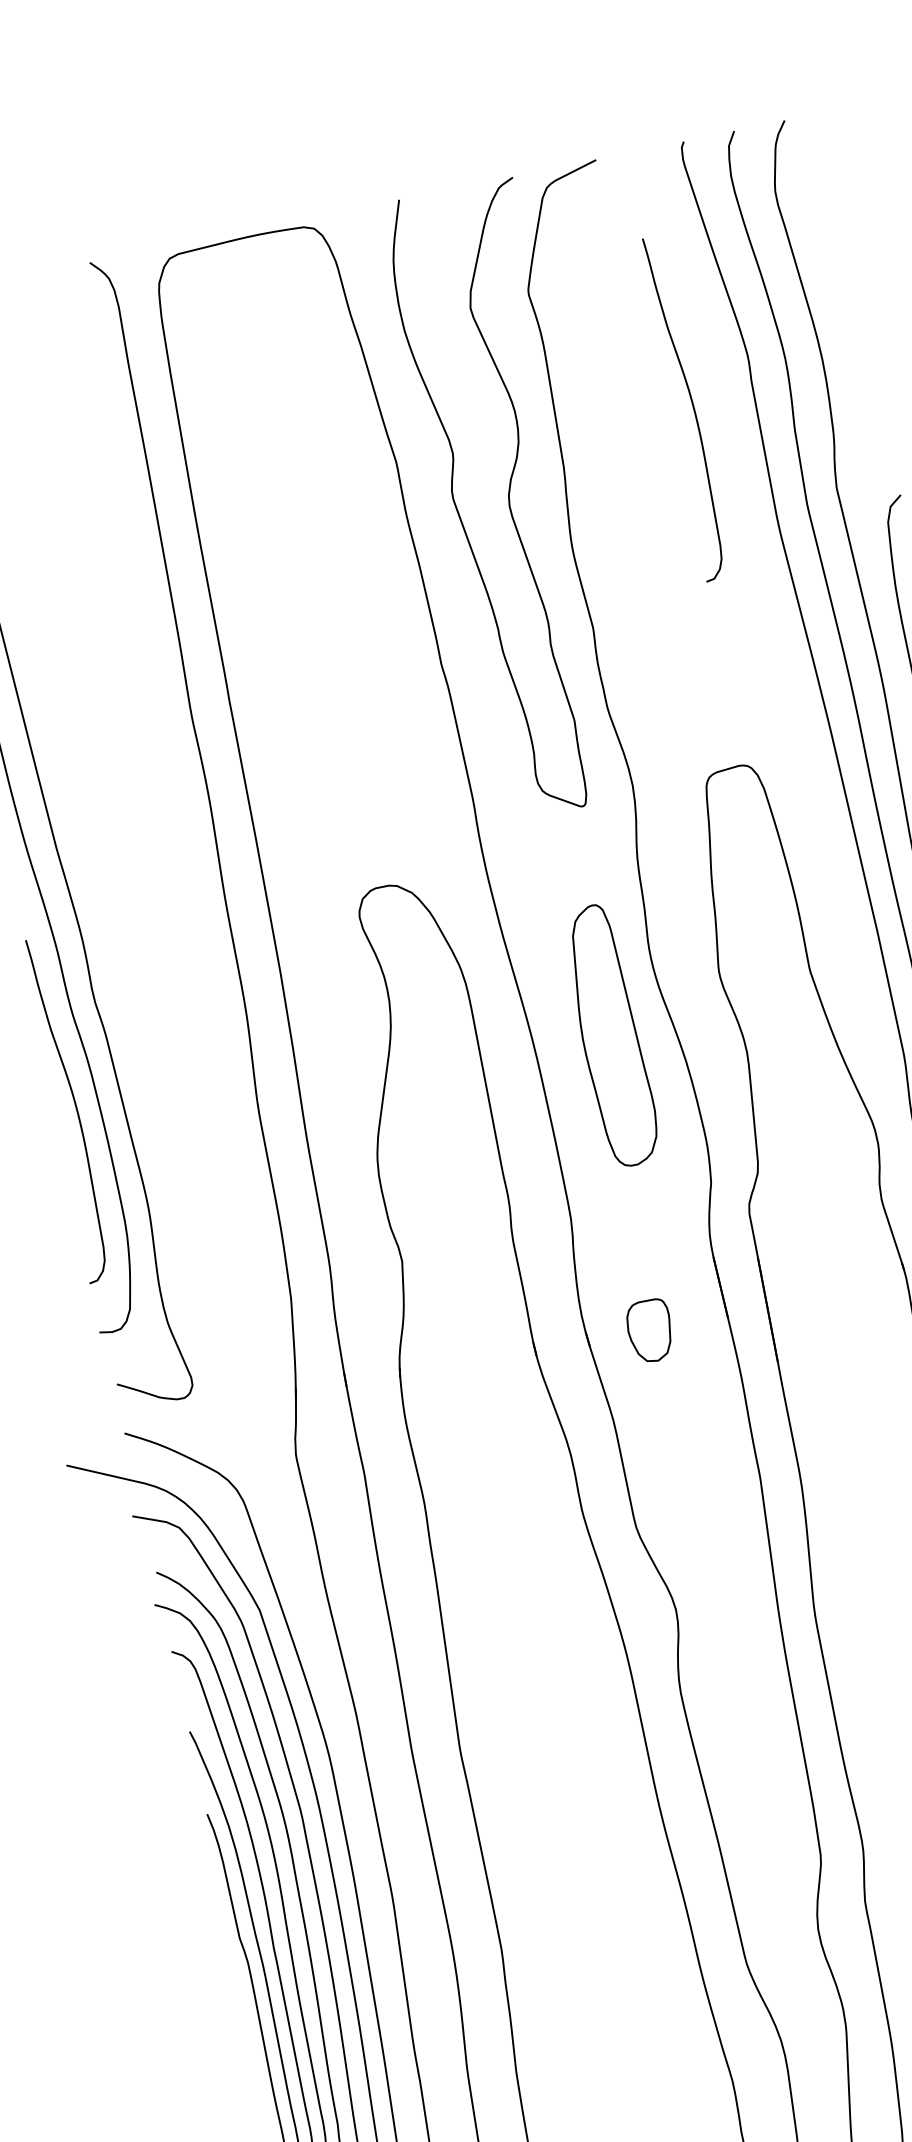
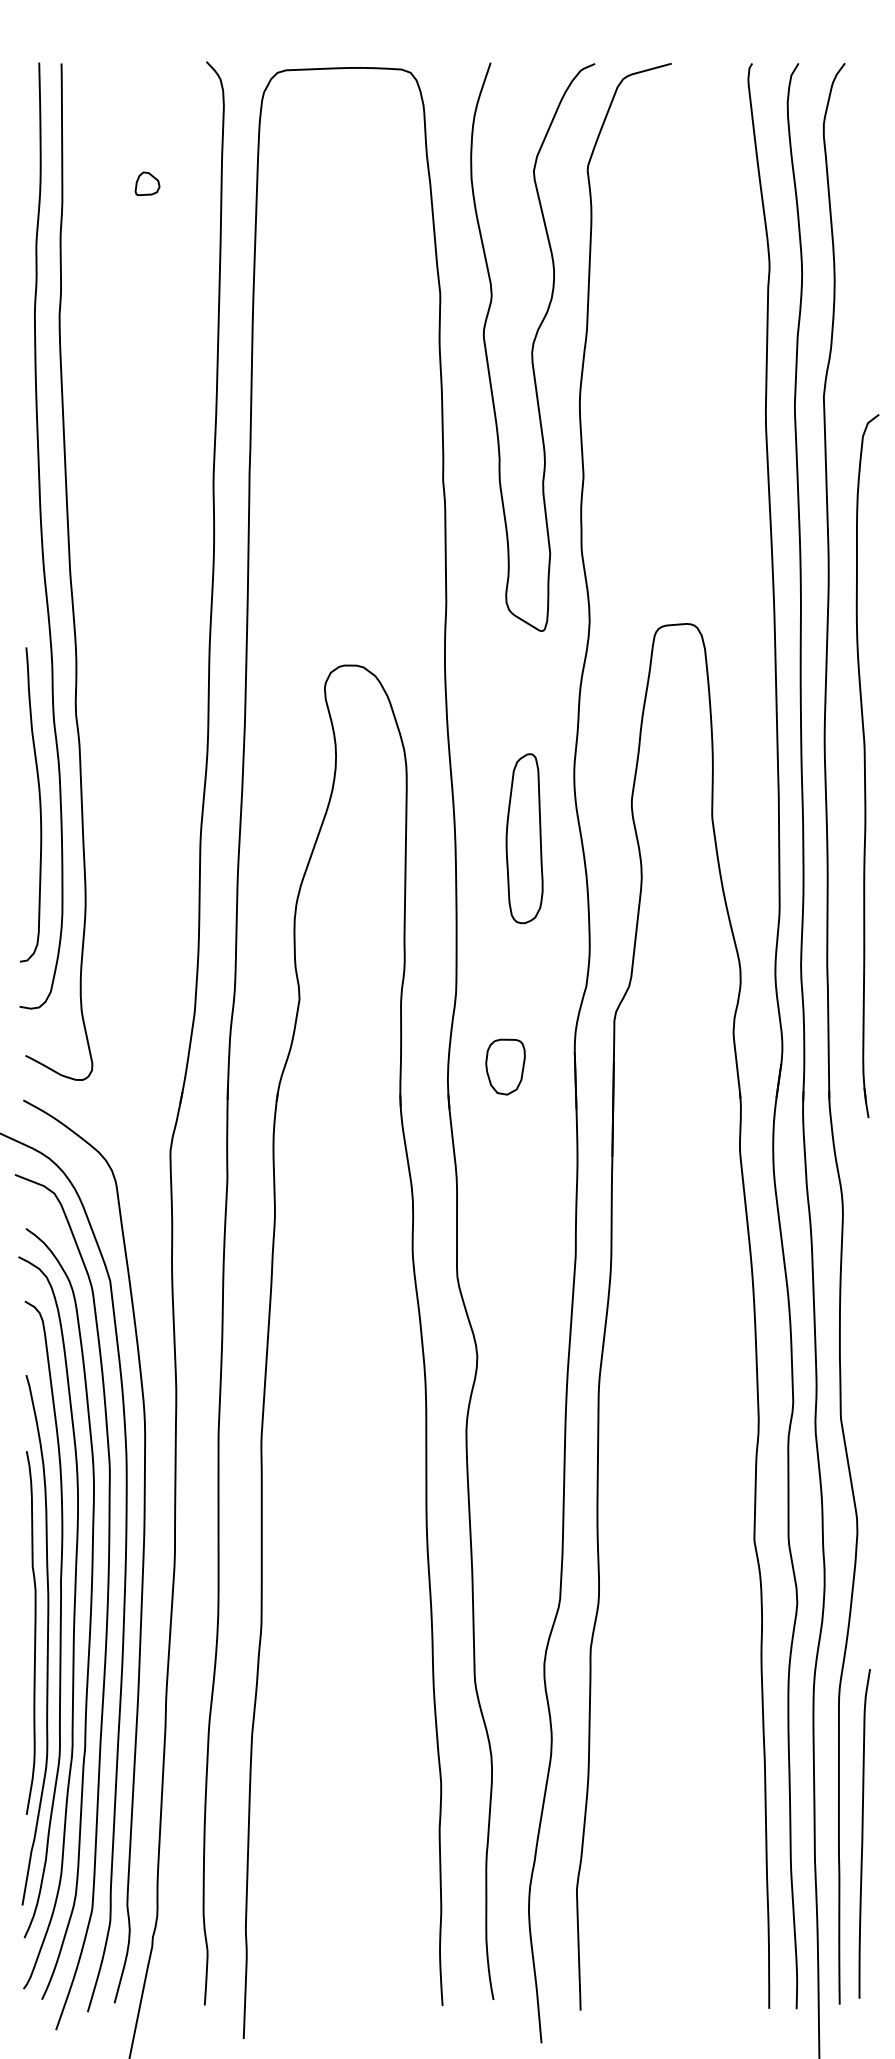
curve: (692, 406) -> (711, 298), removed
part: (53, 408) -> (147, 183), added
part: (610, 1035) -> (524, 838), size x0.71
part: (650, 1330) -> (505, 1066), moved

